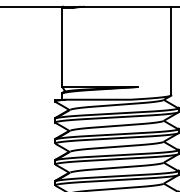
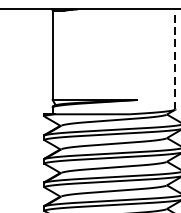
line: (171, 50) -> (175, 58), solid -> dashed

